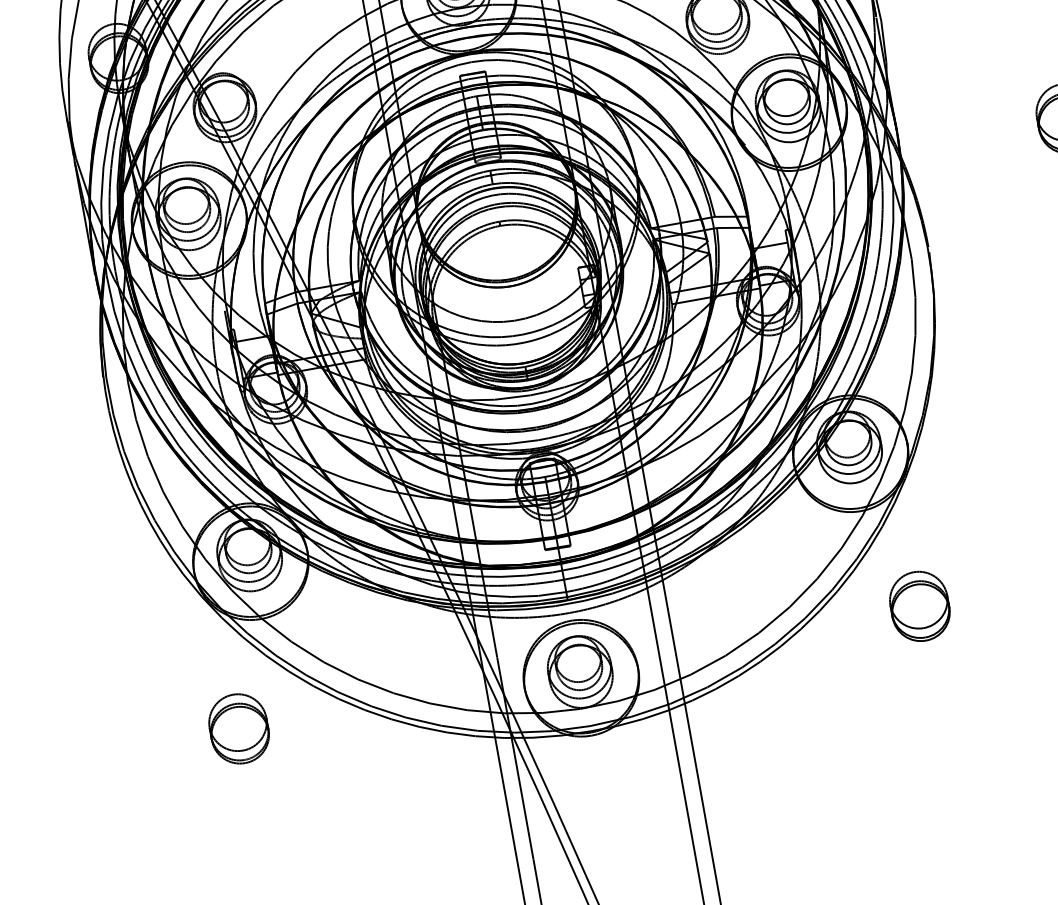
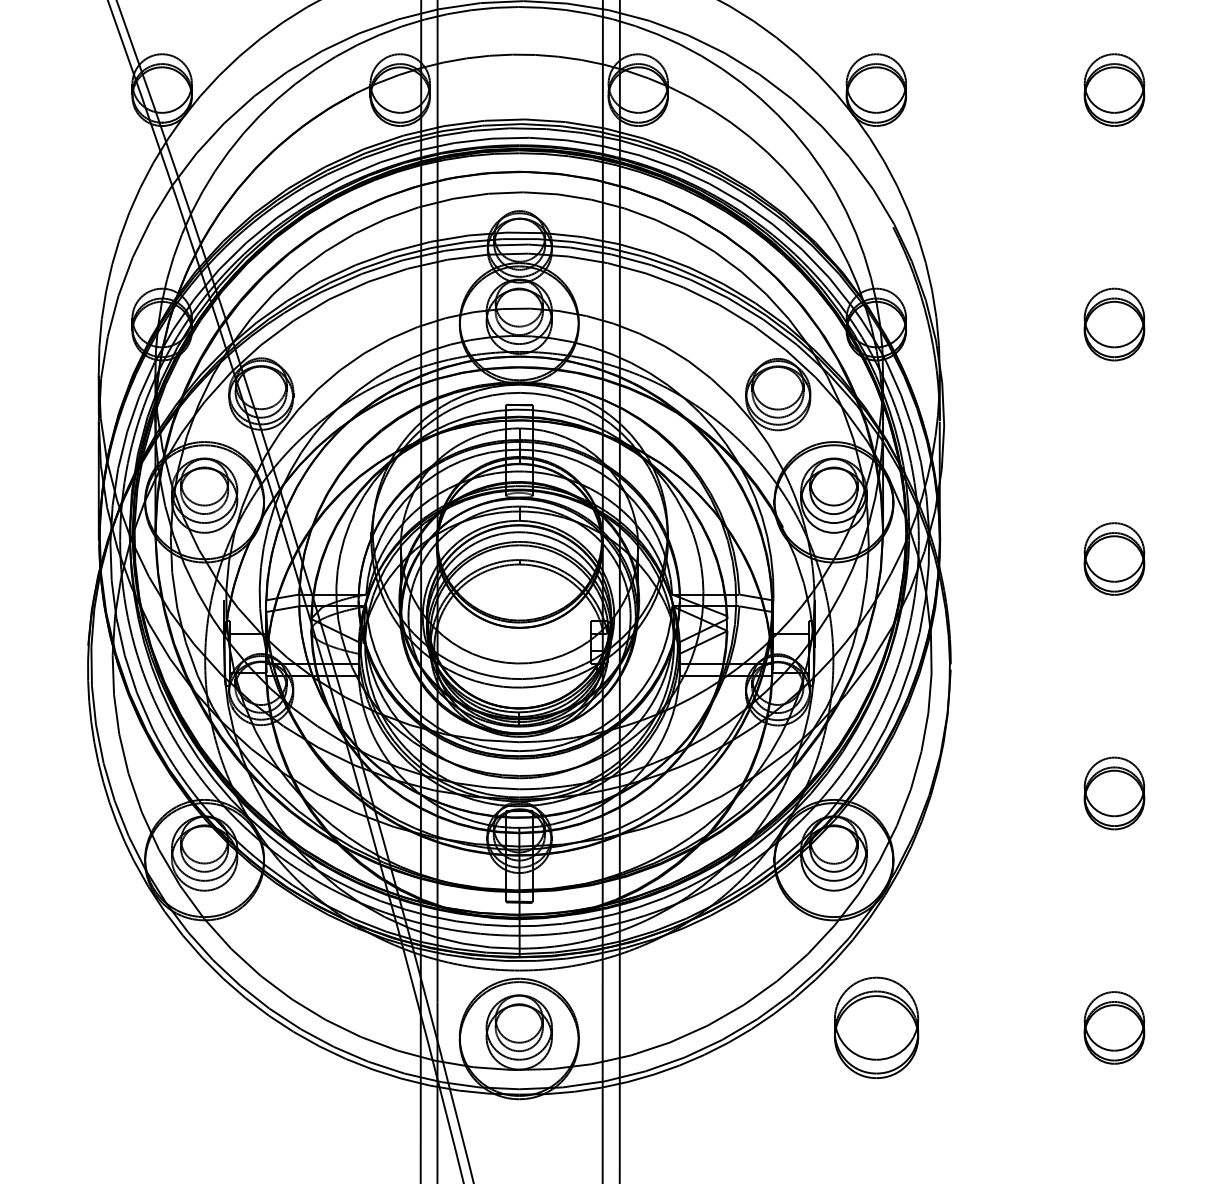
part: (918, 606) -> (875, 1027), size x1.4
part: (238, 728) -> (161, 1027), removed

